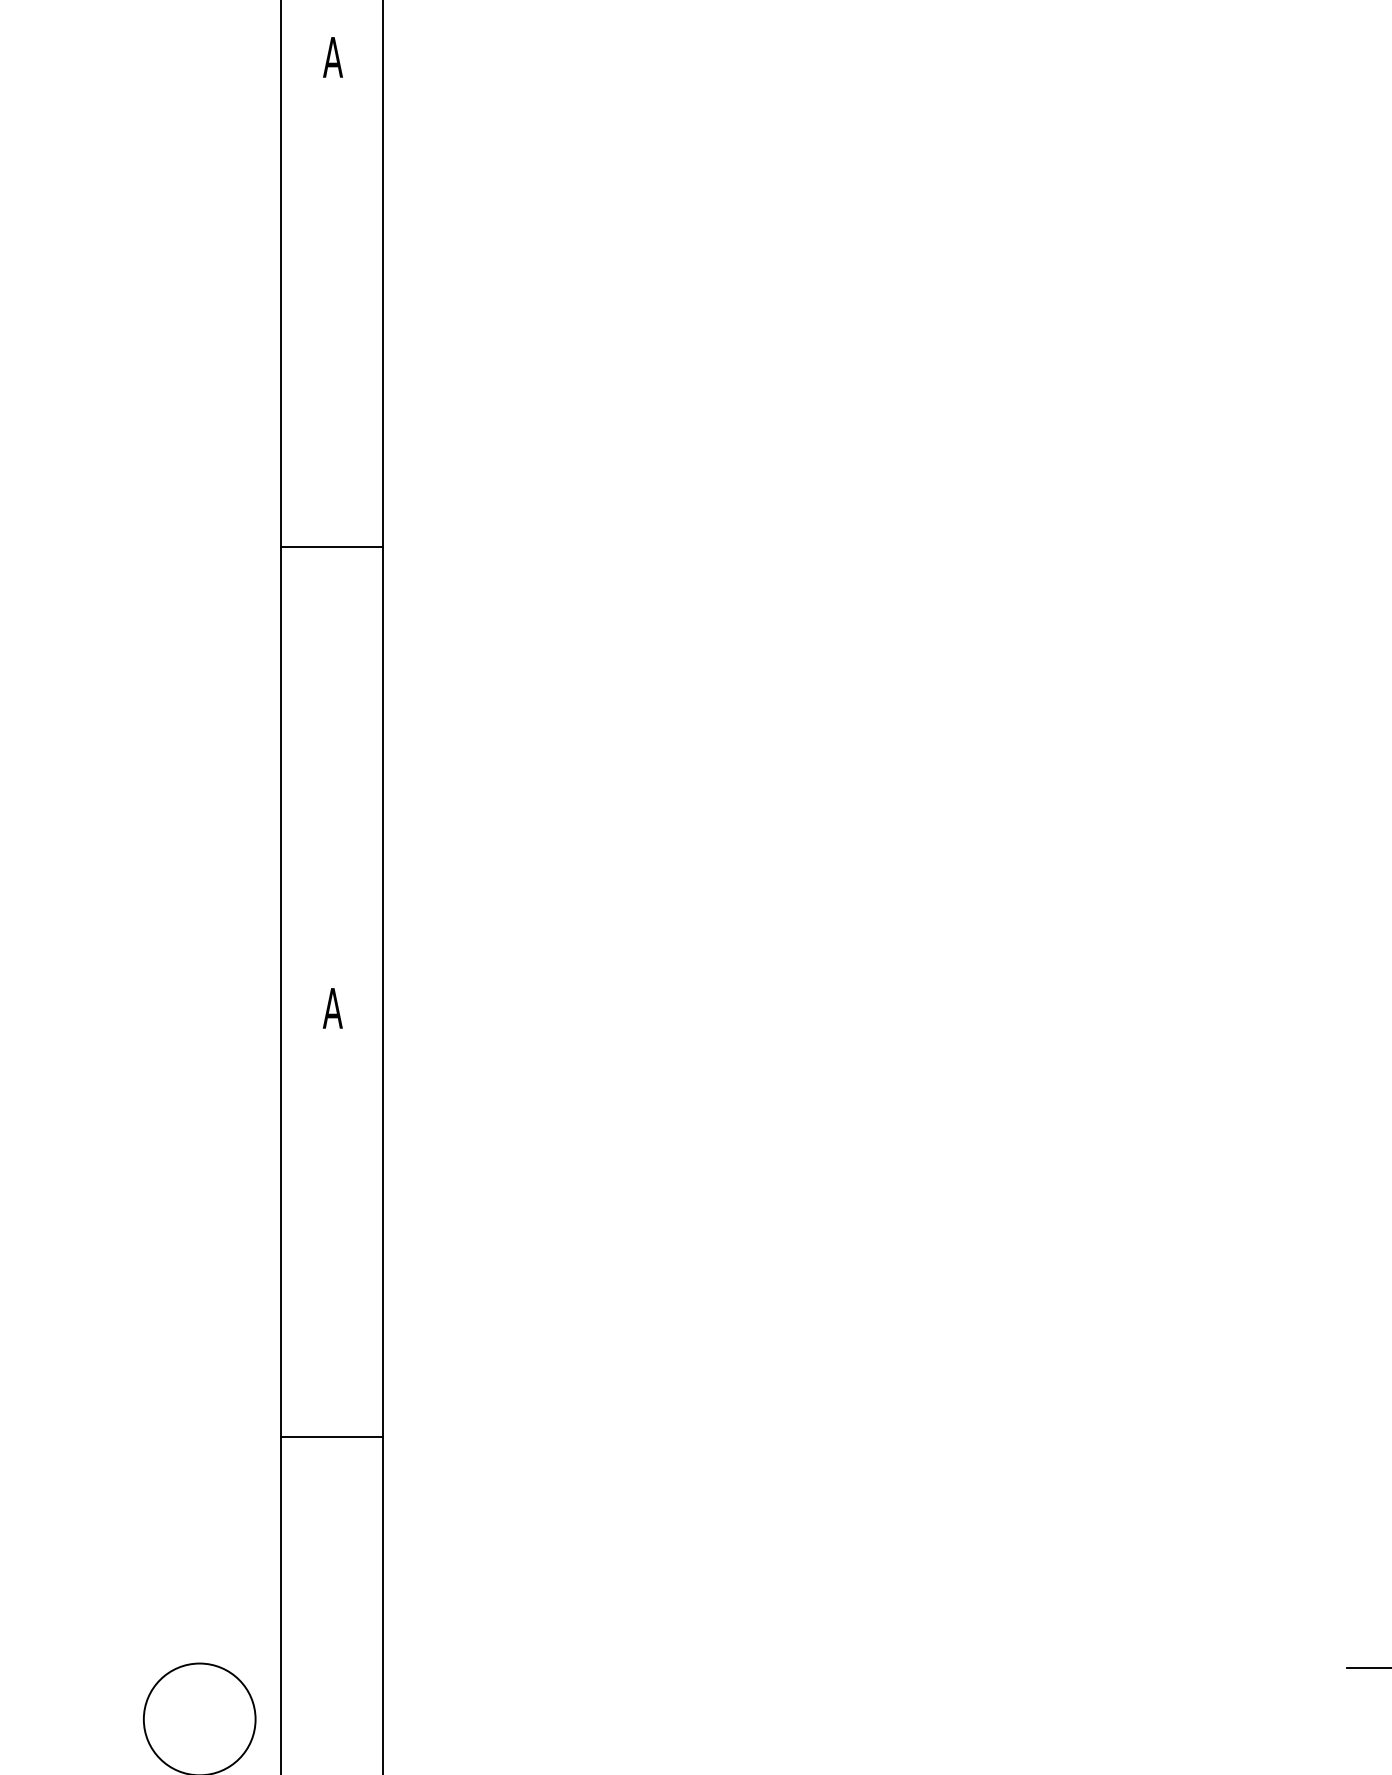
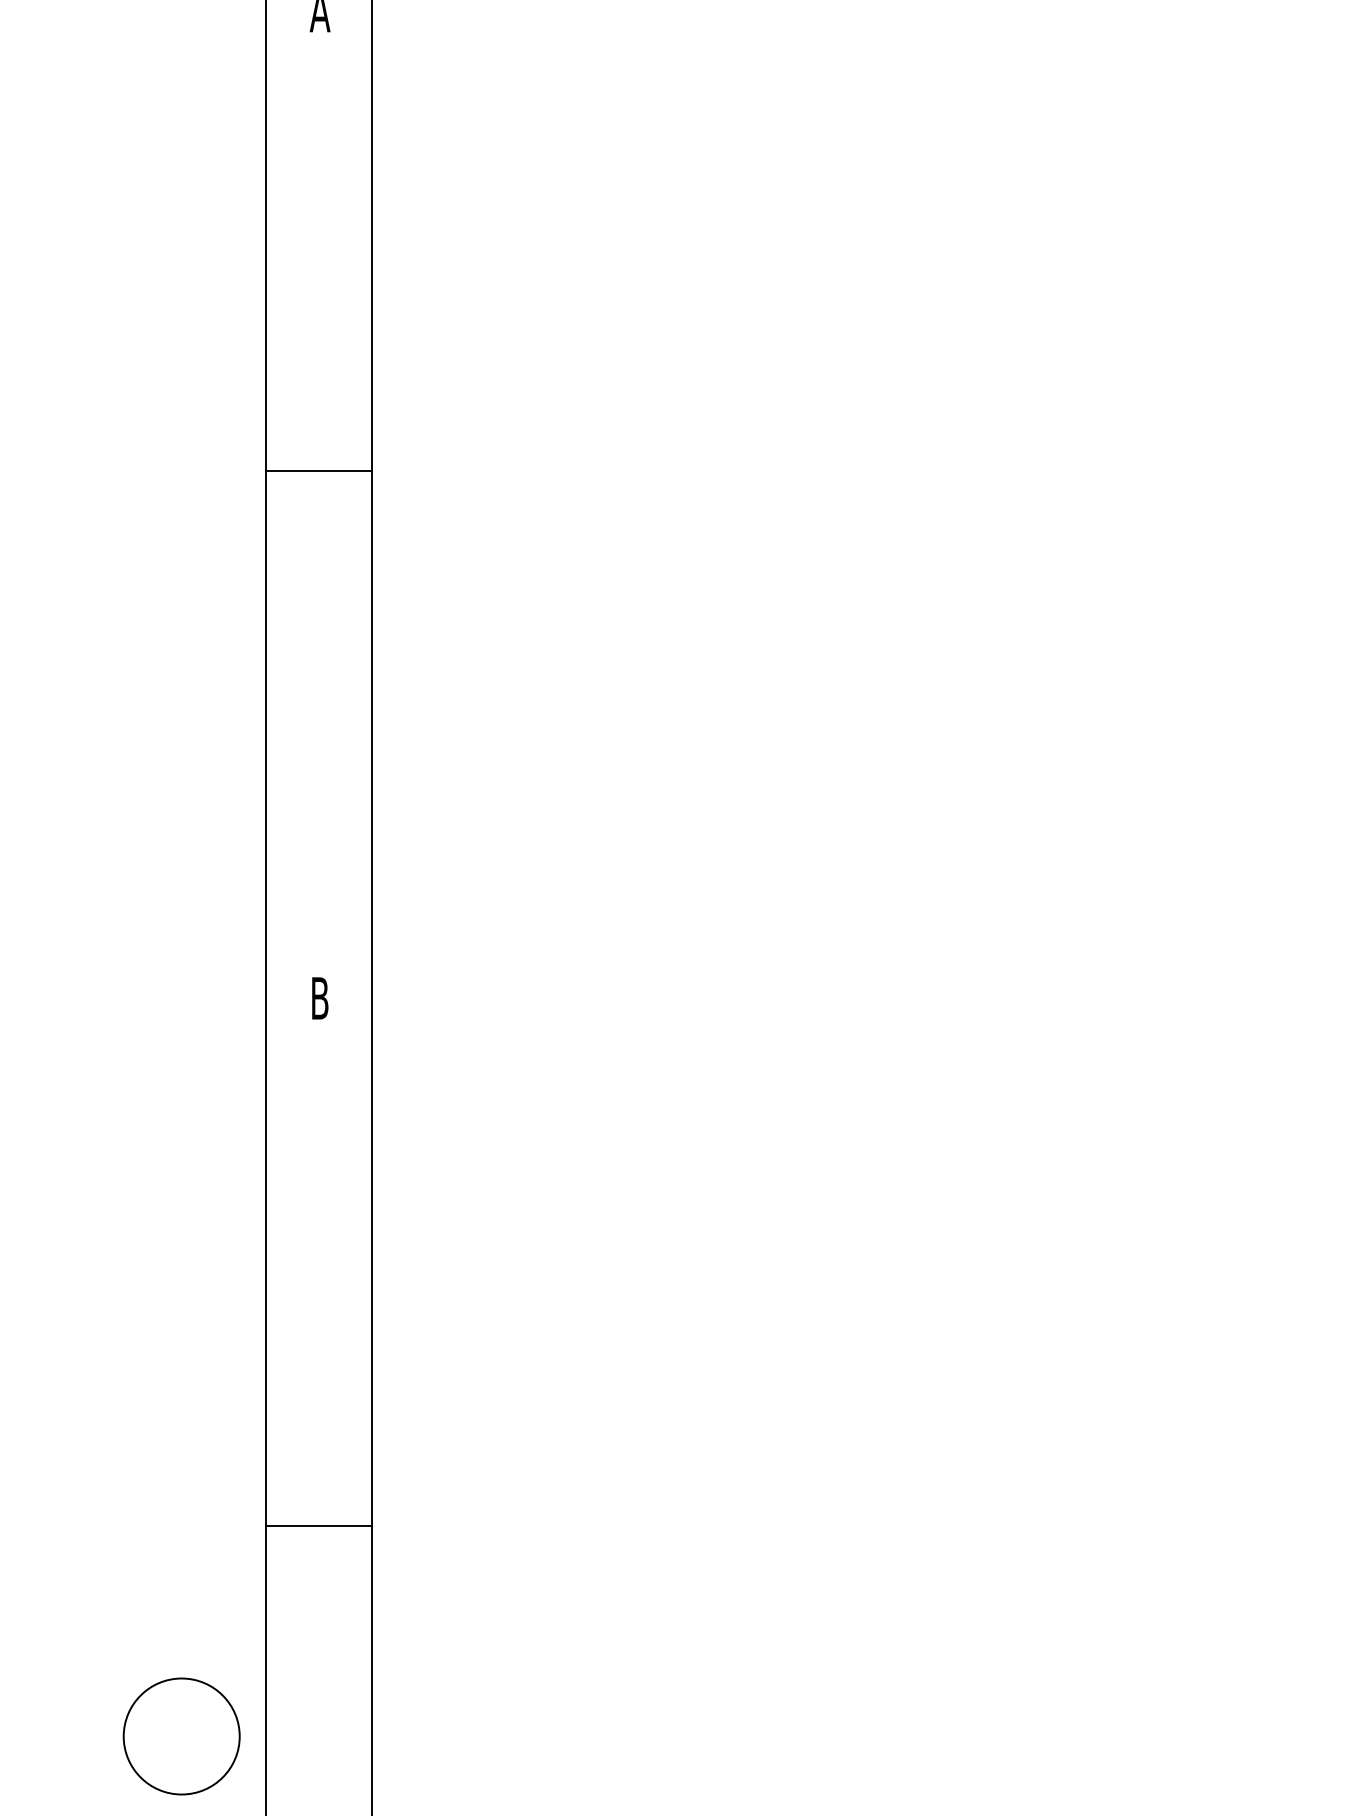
line: (331, 547) -> (318, 471), moved
text: (332, 1008) -> (319, 998), A -> B
line: (331, 1437) -> (318, 1525), moved

